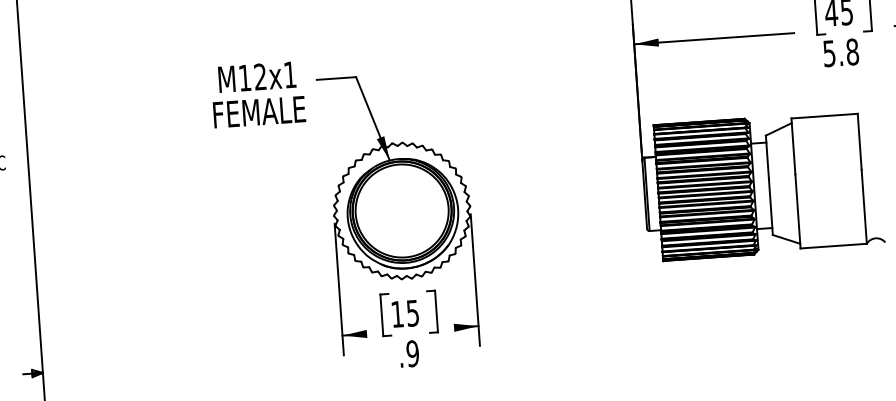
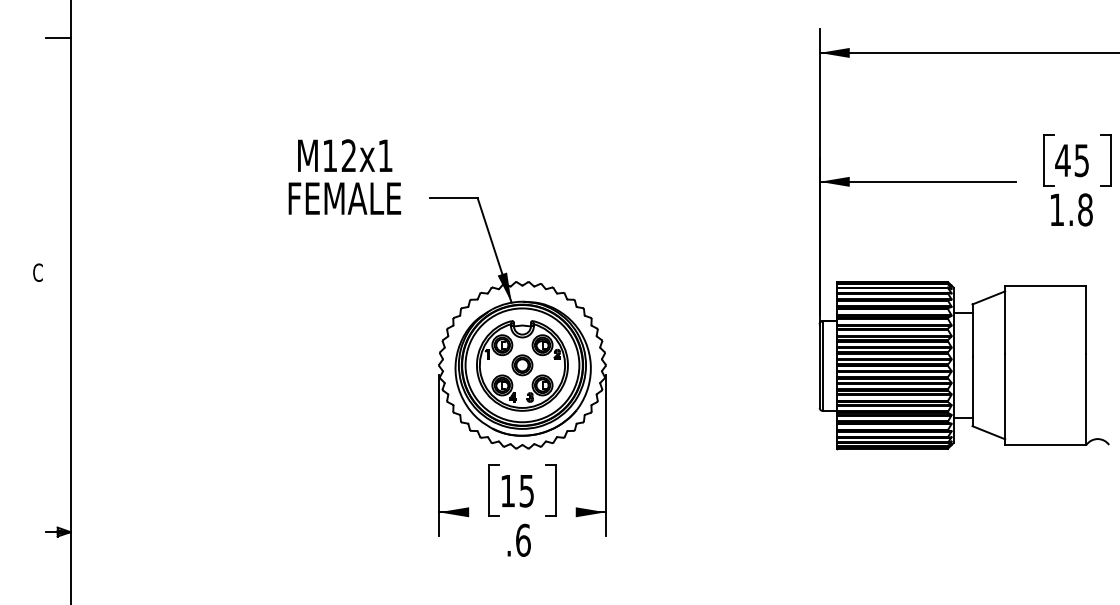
text: (828, 53) -> (1056, 209), 5.8 -> 1.8
text: (257, 94) -> (344, 176), moved
part: (402, 211) -> (522, 365), added
text: (412, 353) -> (522, 539), .9 -> .6

